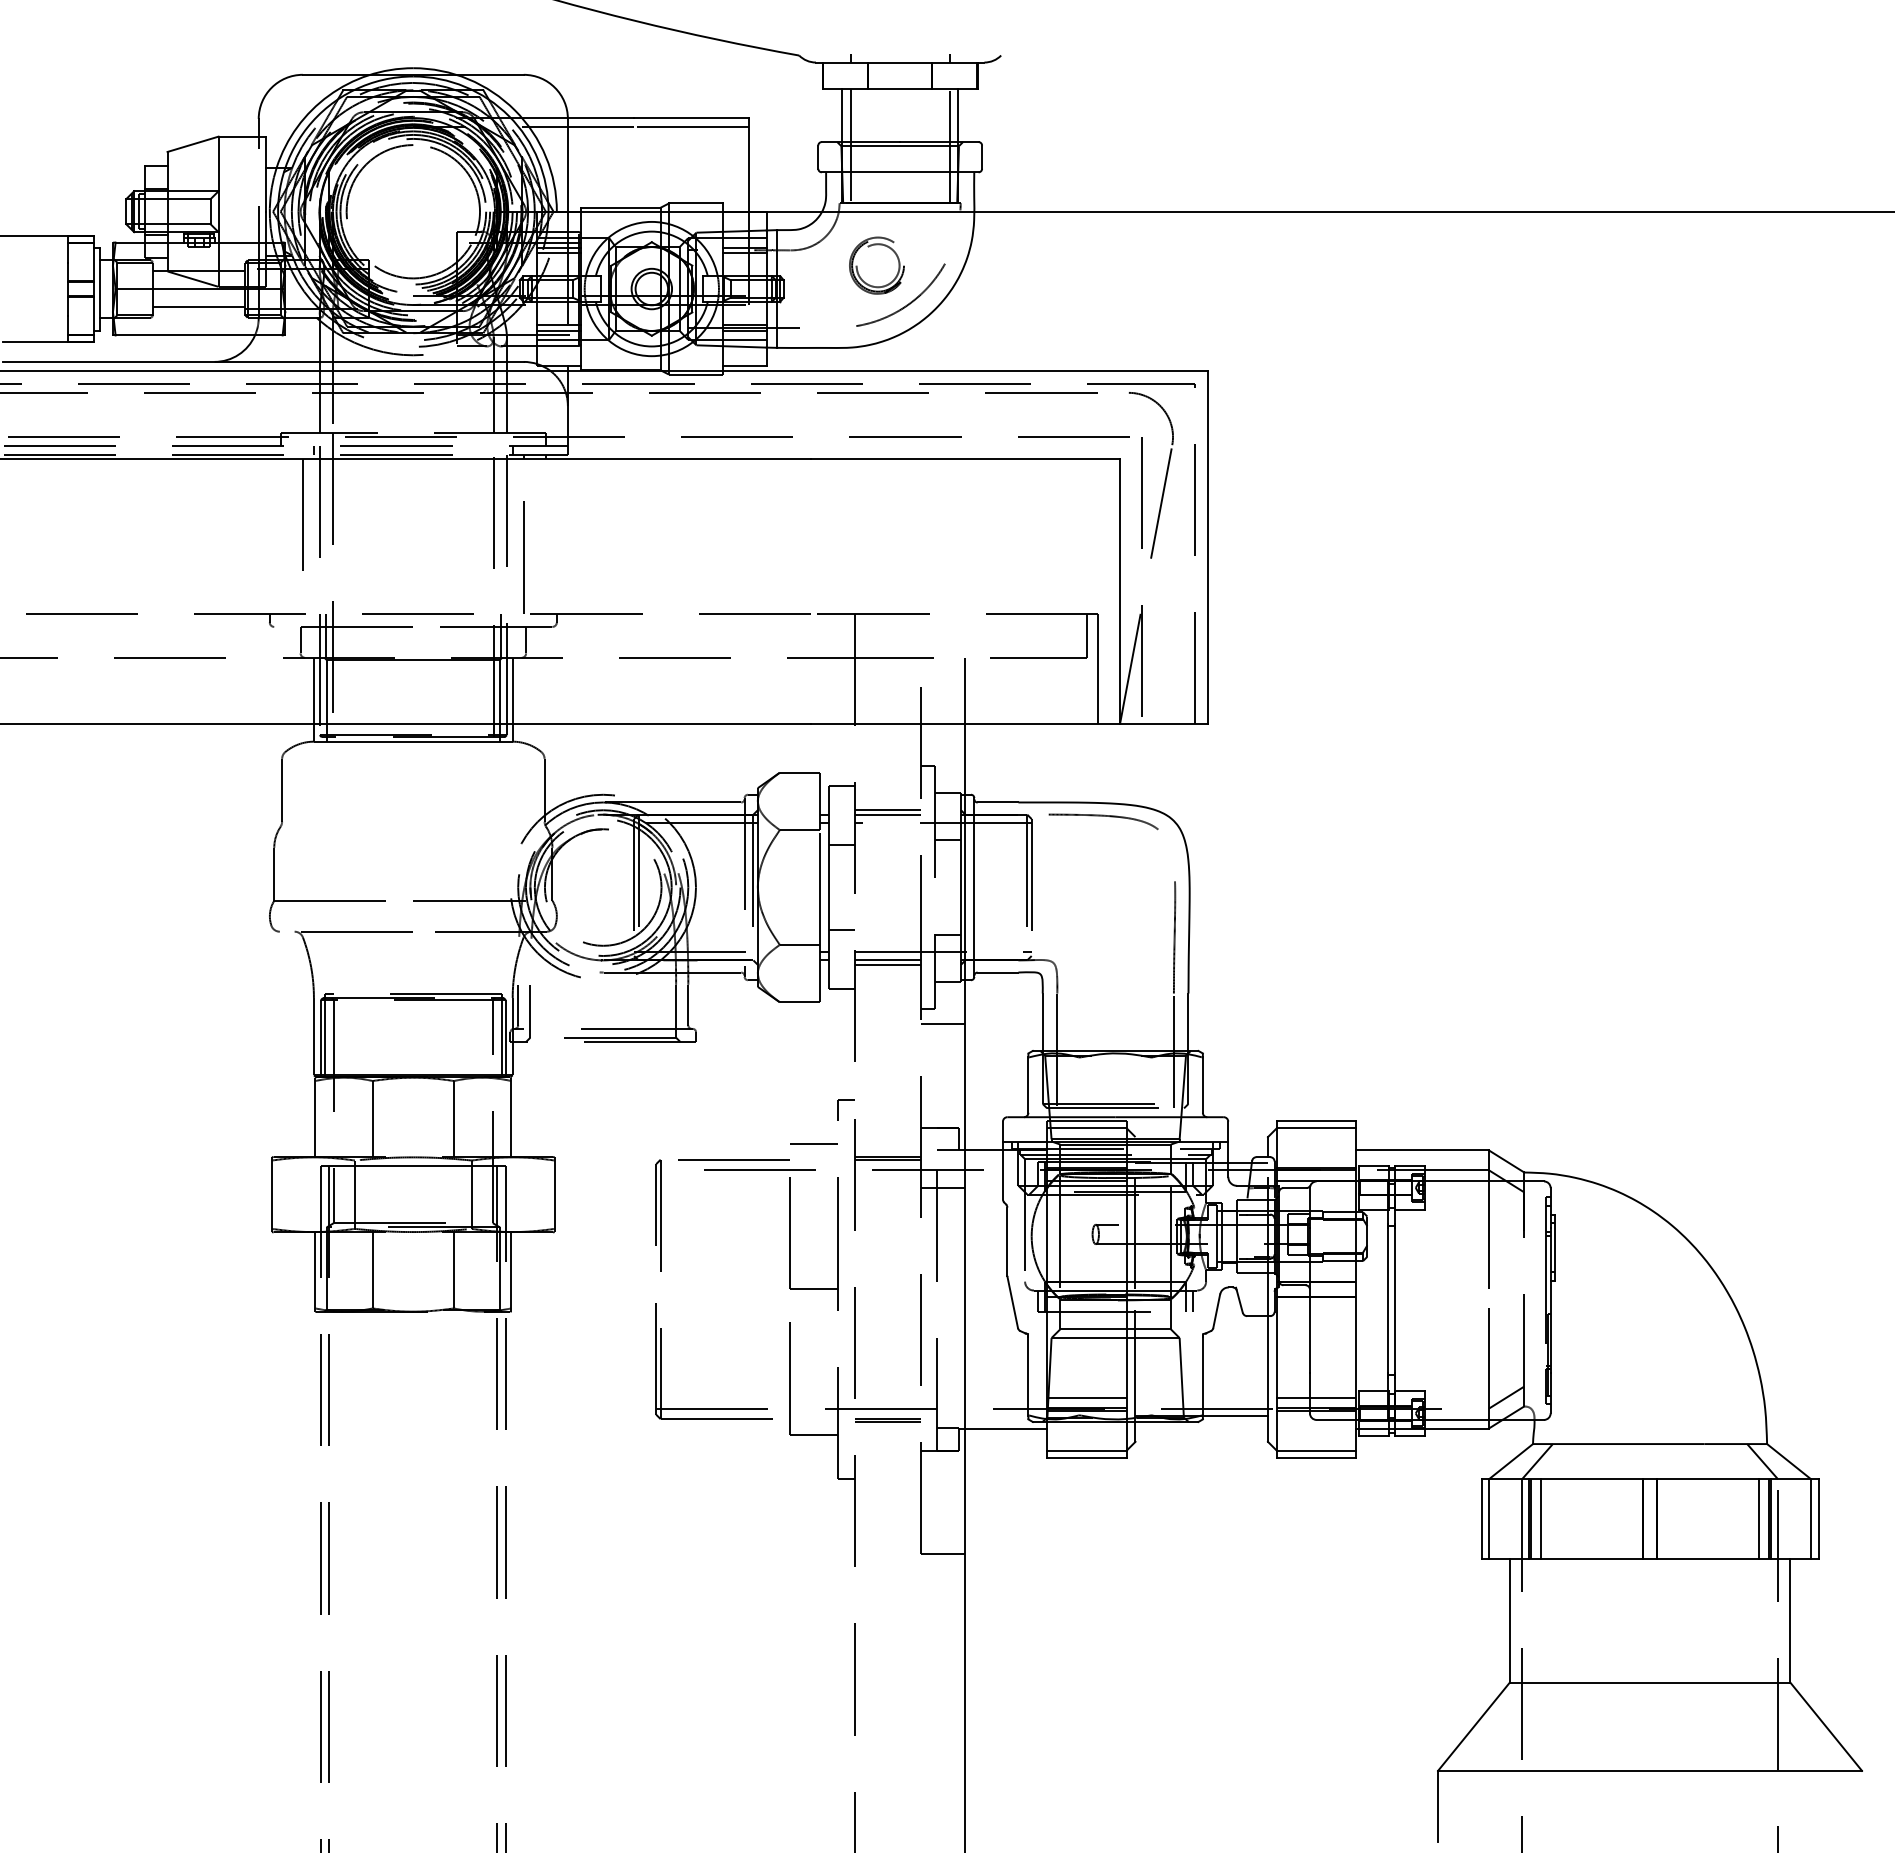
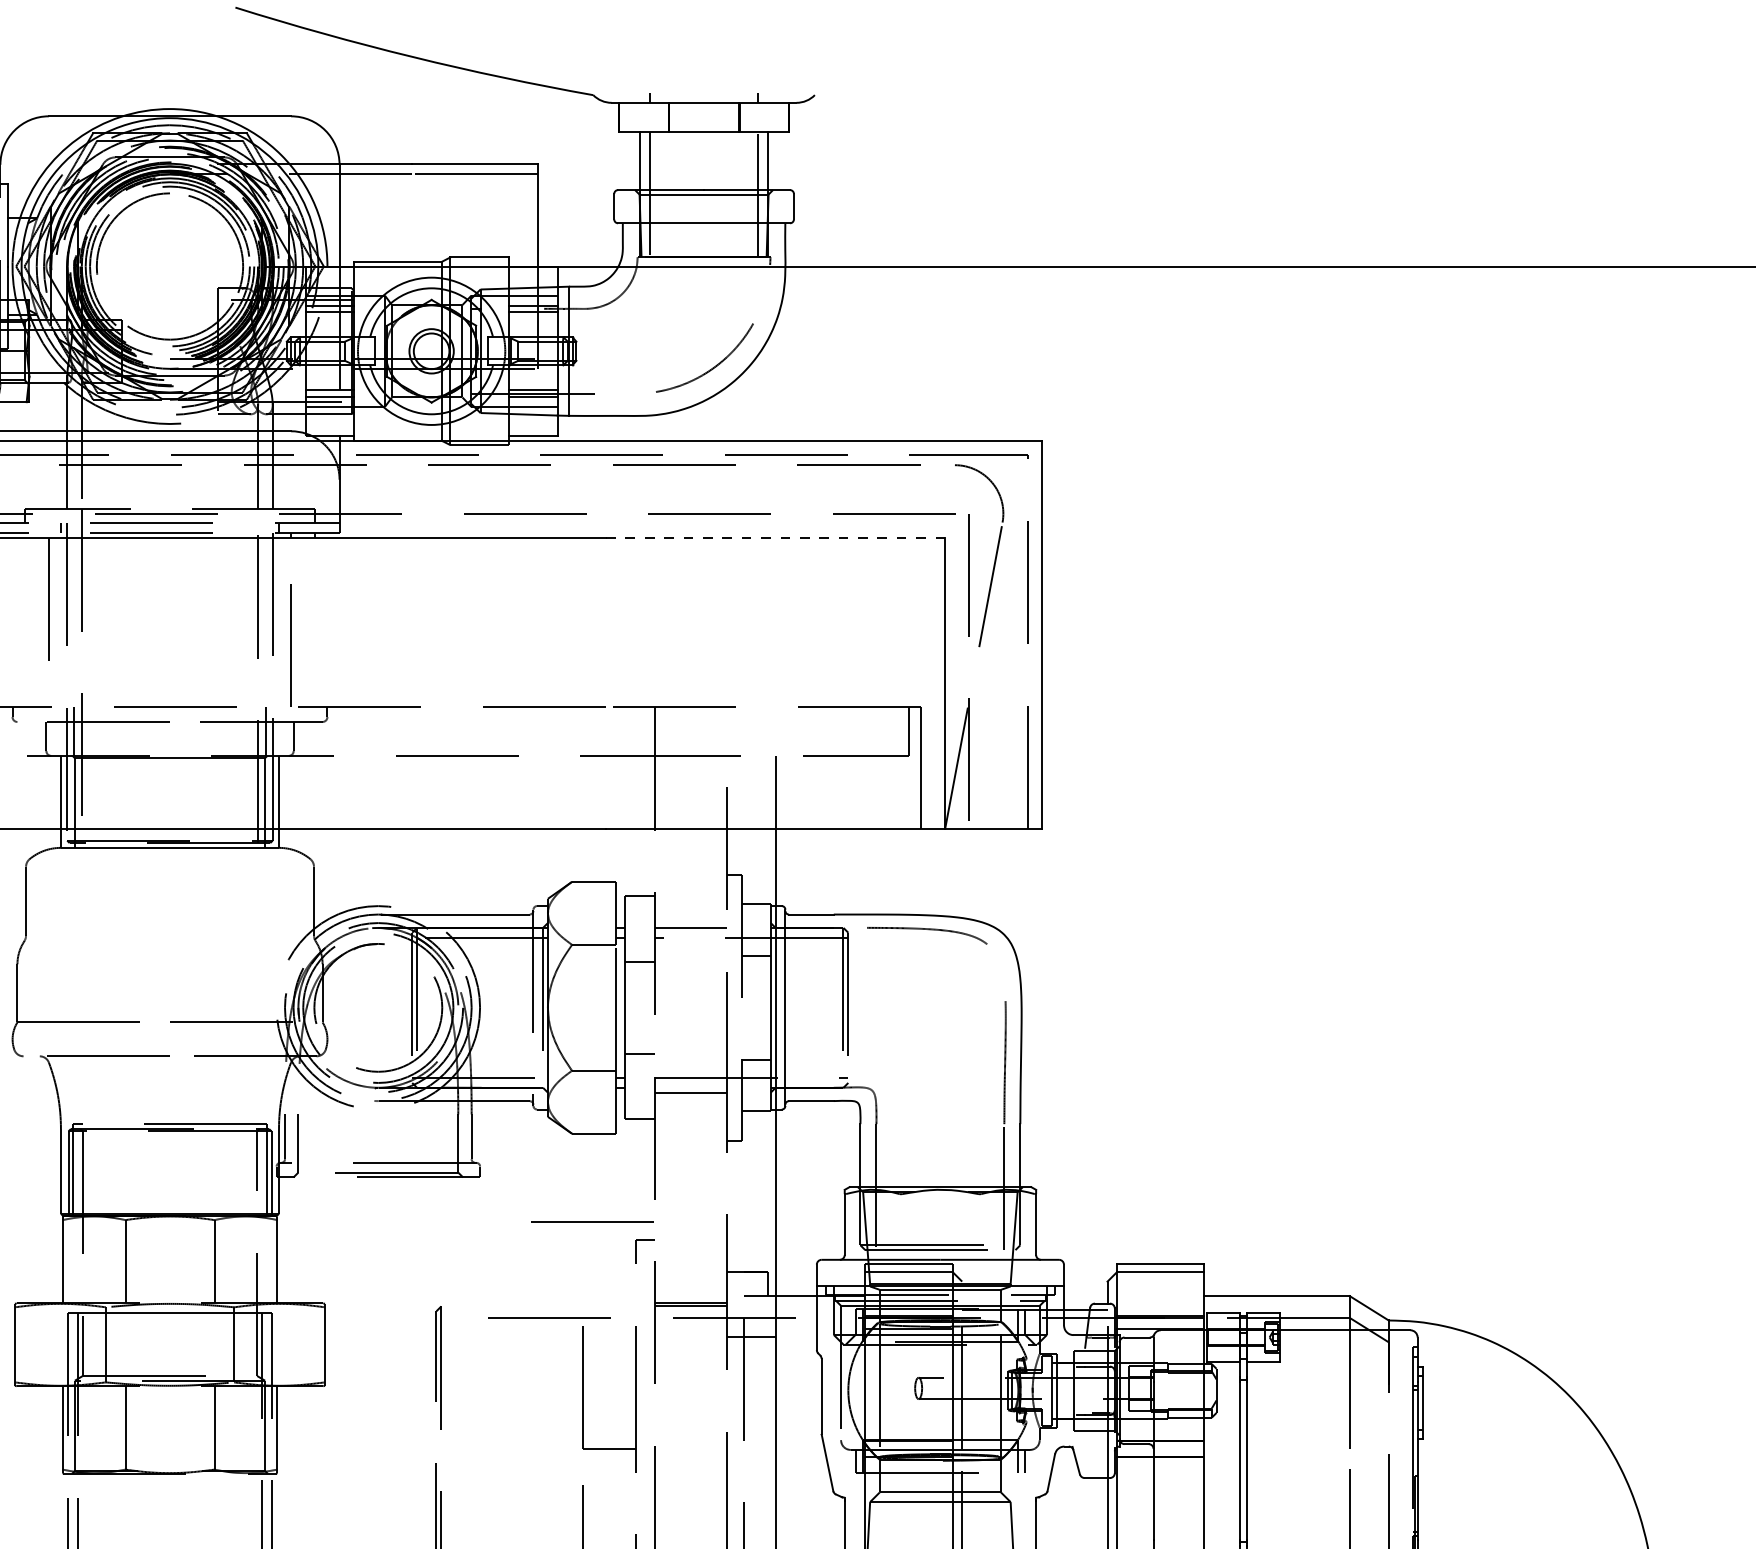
part: (858, 270) -> (658, 330), removed
line: (965, 459) -> (775, 538), solid -> dashed
line: (888, 810) -> (691, 923), removed
line: (888, 960) -> (691, 1087), removed
line: (943, 1024) -> (751, 1158), removed
line: (813, 1143) -> (608, 1288), removed
line: (733, 1159) -> (592, 1221), moved

